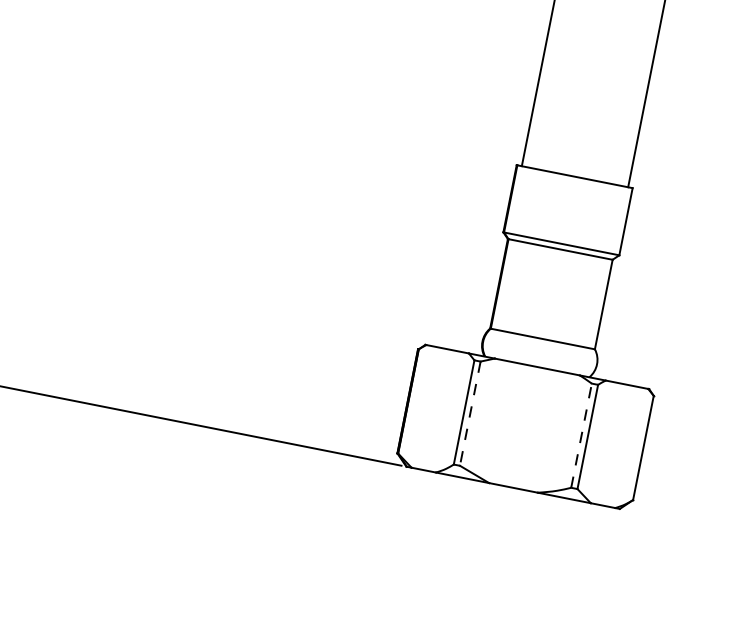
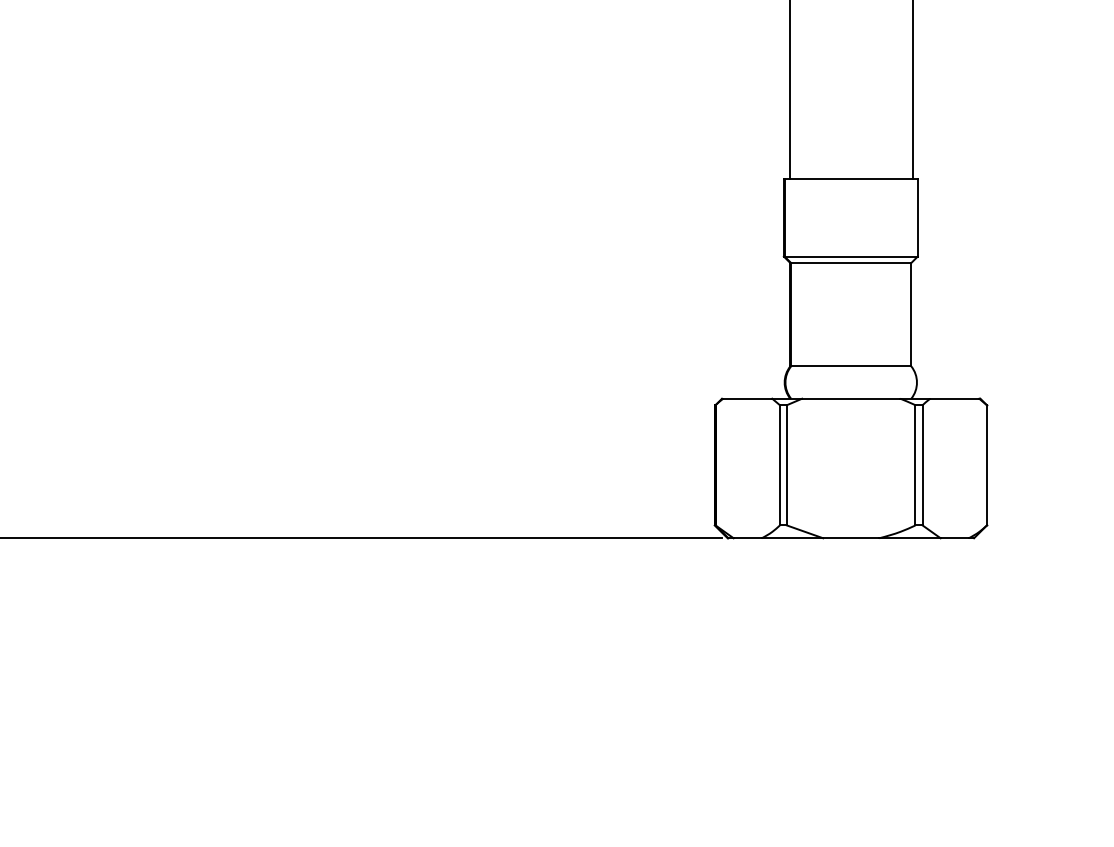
line: (470, 413) -> (787, 465), dashed -> solid
line: (581, 435) -> (915, 464), dashed -> solid

